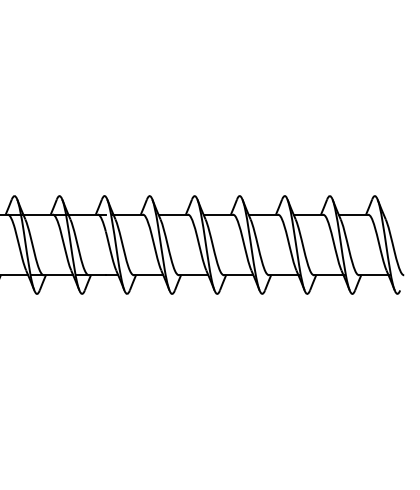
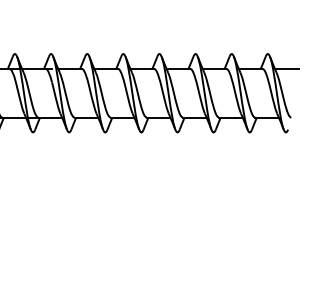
line: (398, 214) -> (286, 68), added

